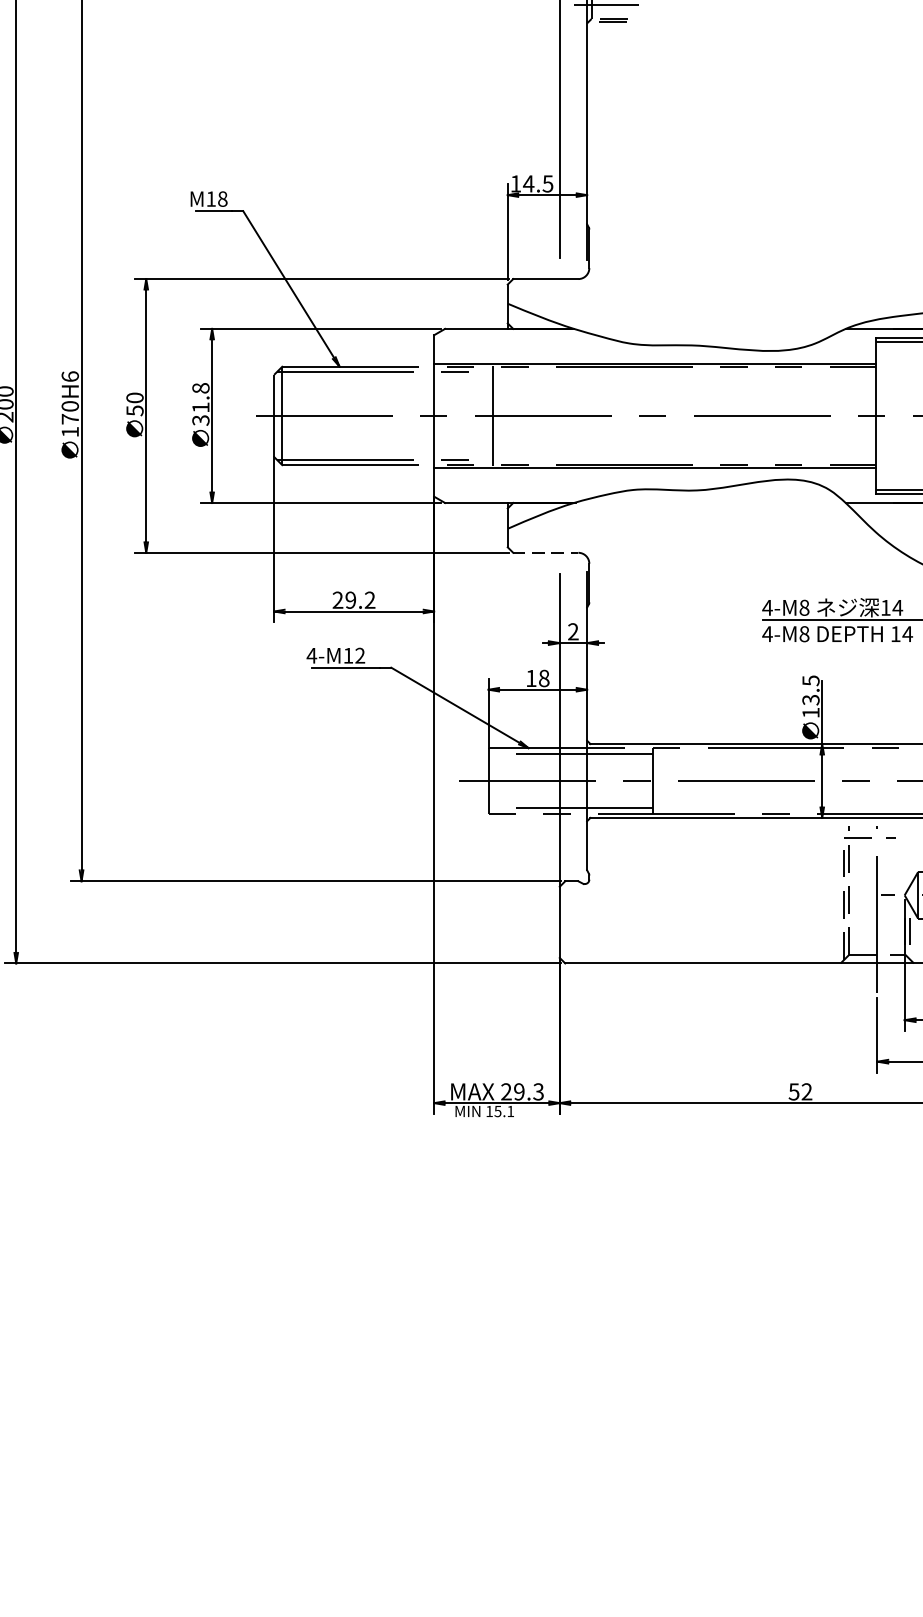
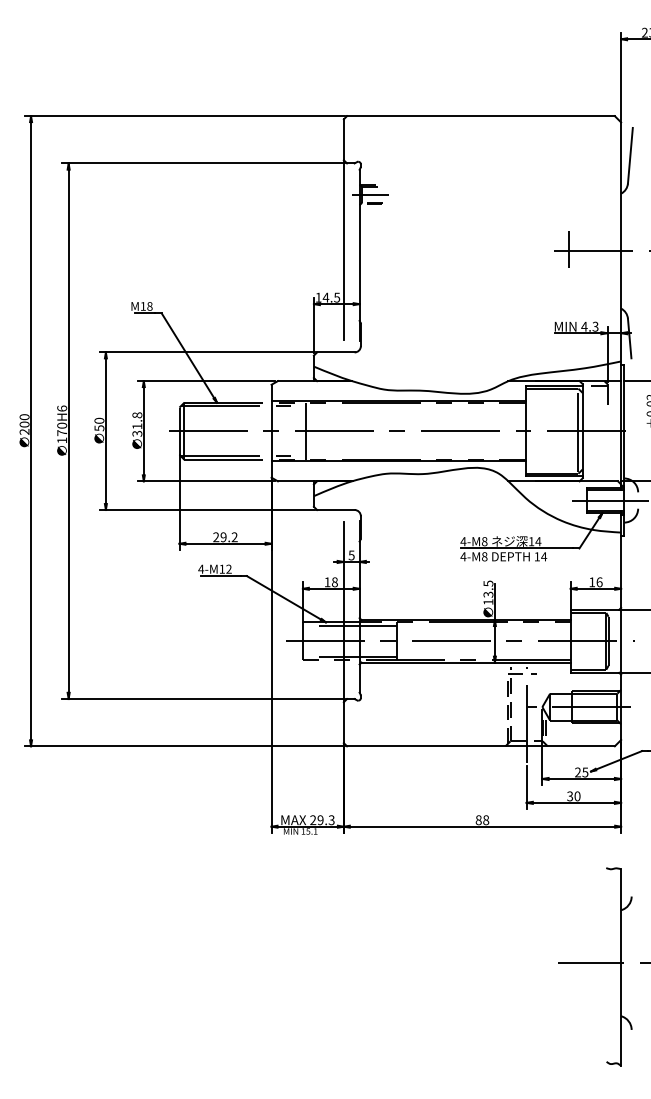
line: (545, 551) -> (335, 509), dashed -> solid
text: (573, 631) -> (351, 555), 2 -> 5
text: (800, 1092) -> (482, 820), 52 -> 88

